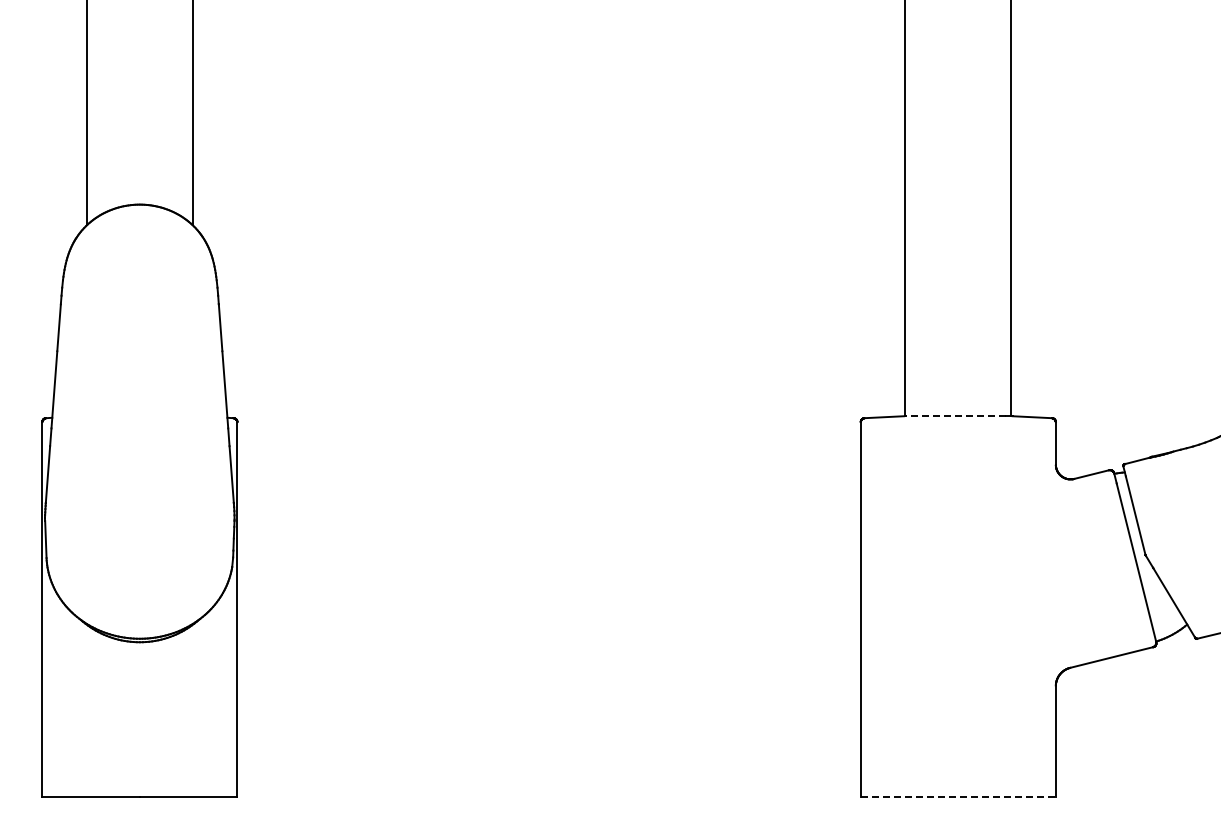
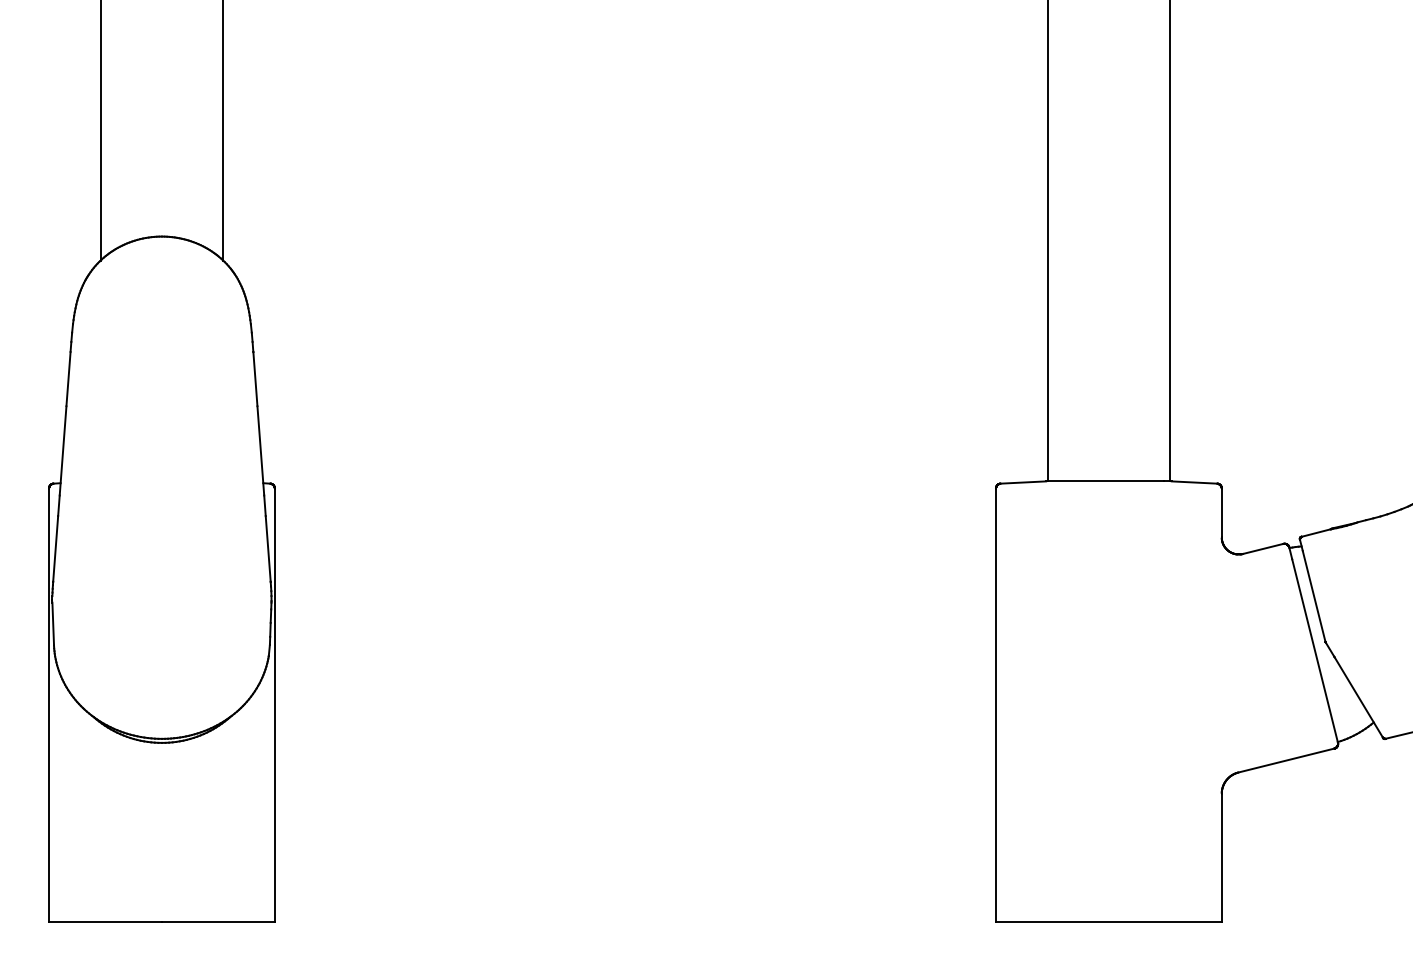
line: (955, 416) -> (1105, 481), dashed -> solid
line: (958, 796) -> (1109, 921), dashed -> solid

